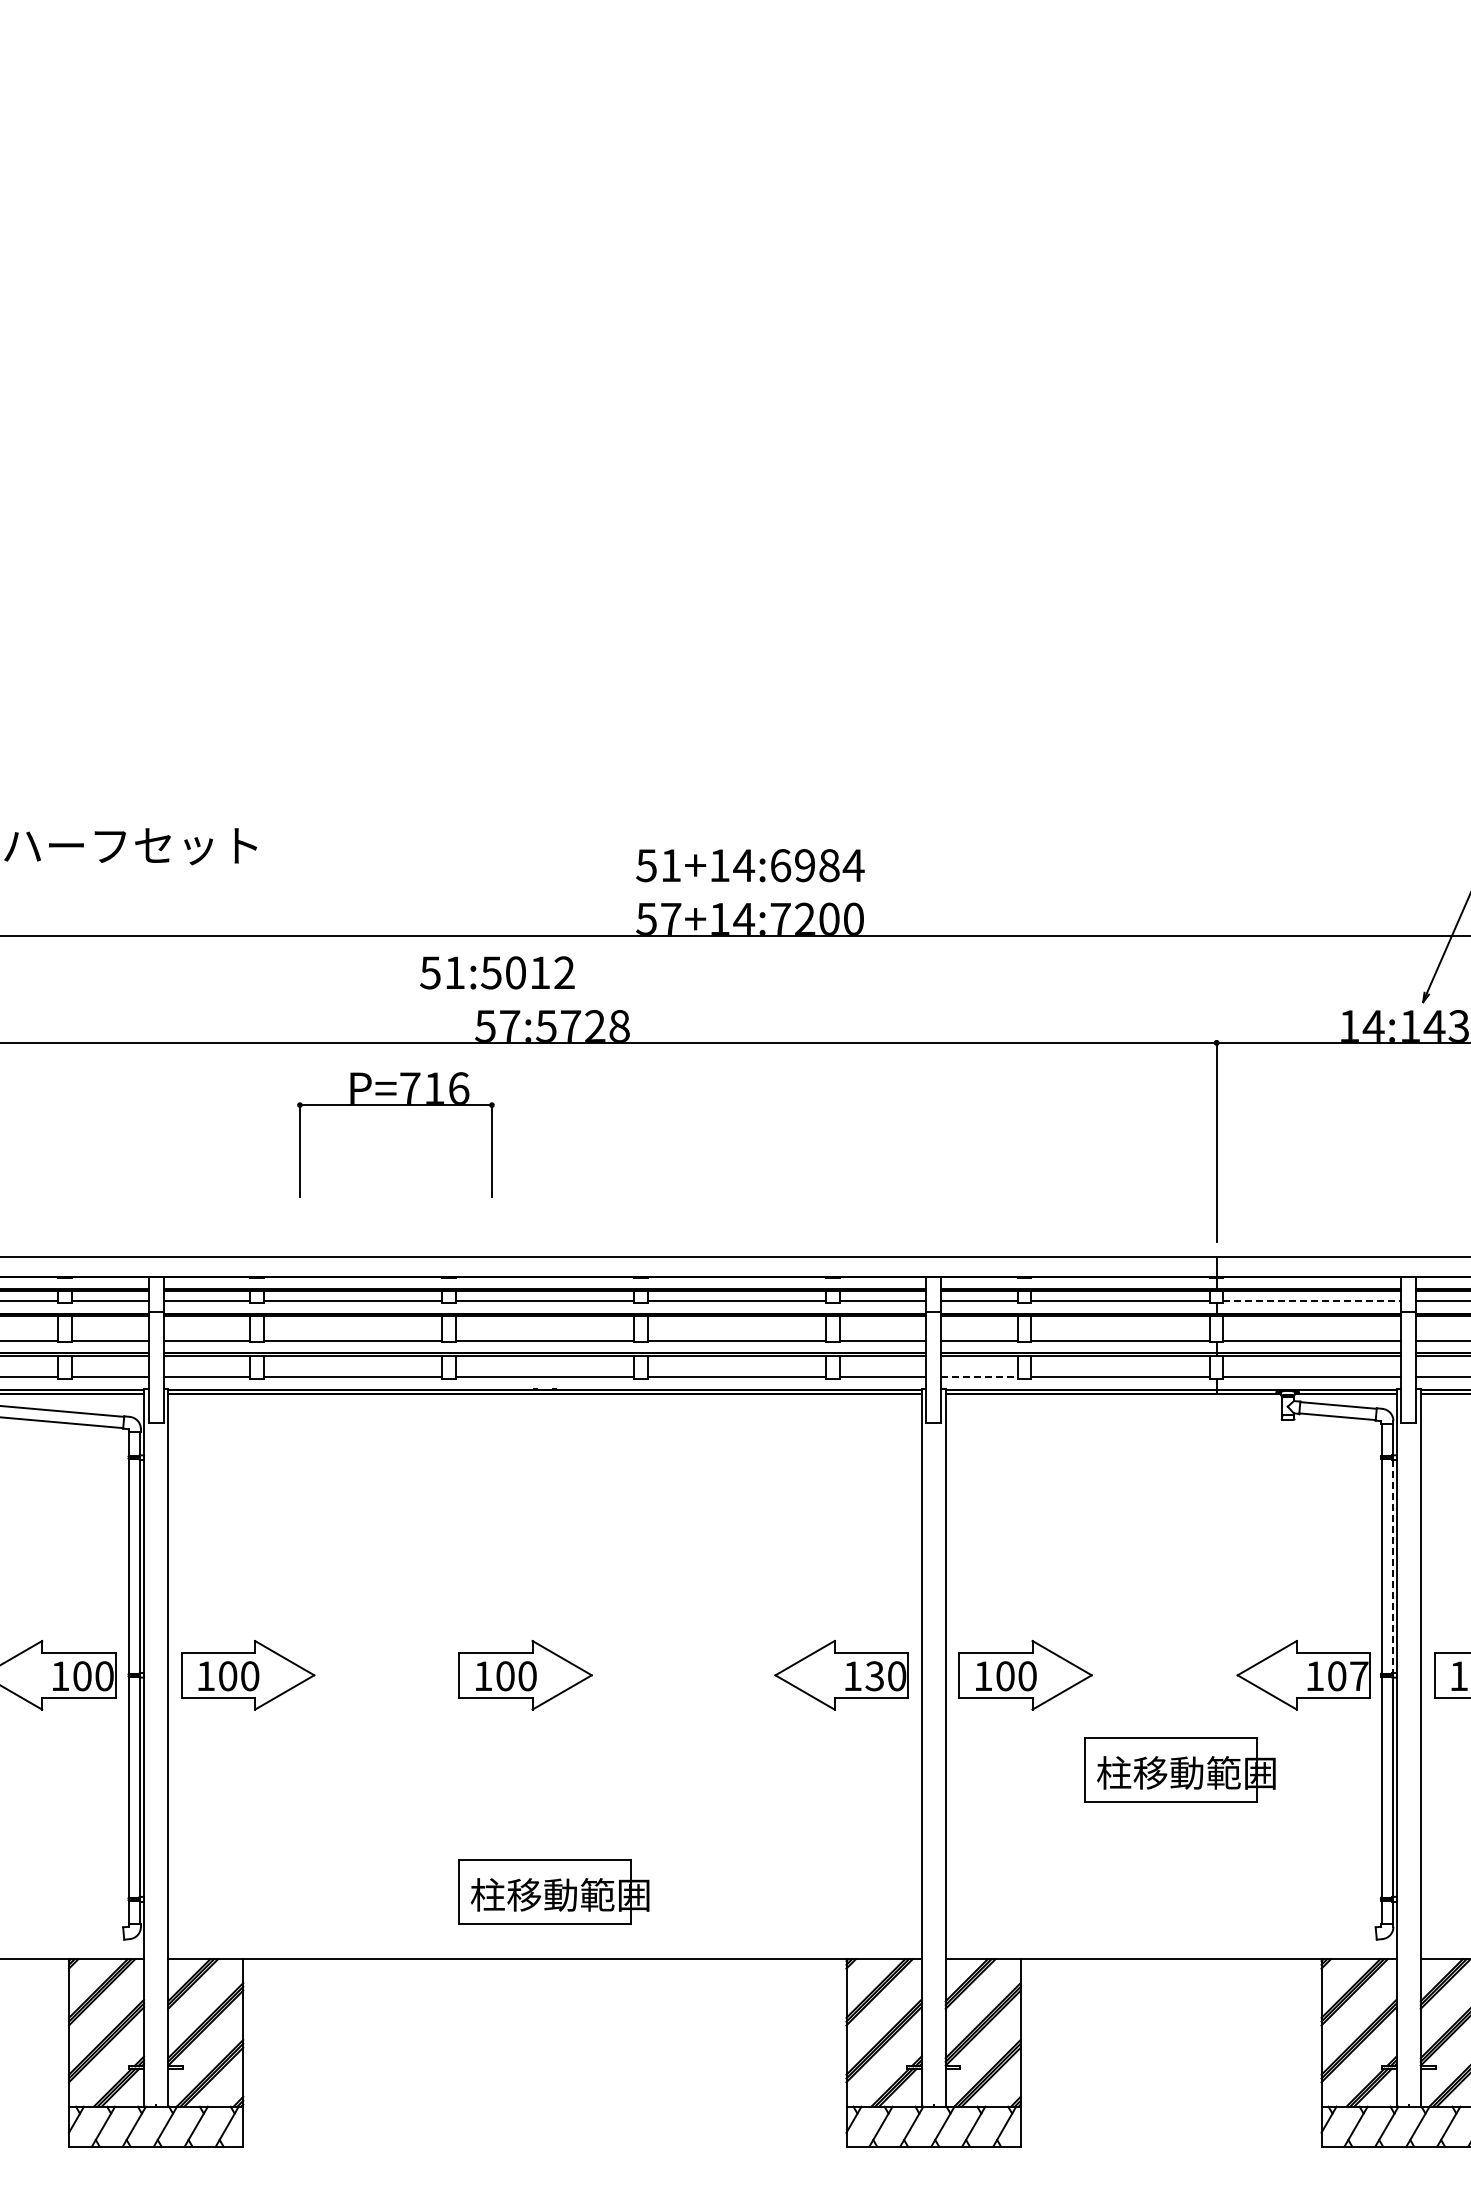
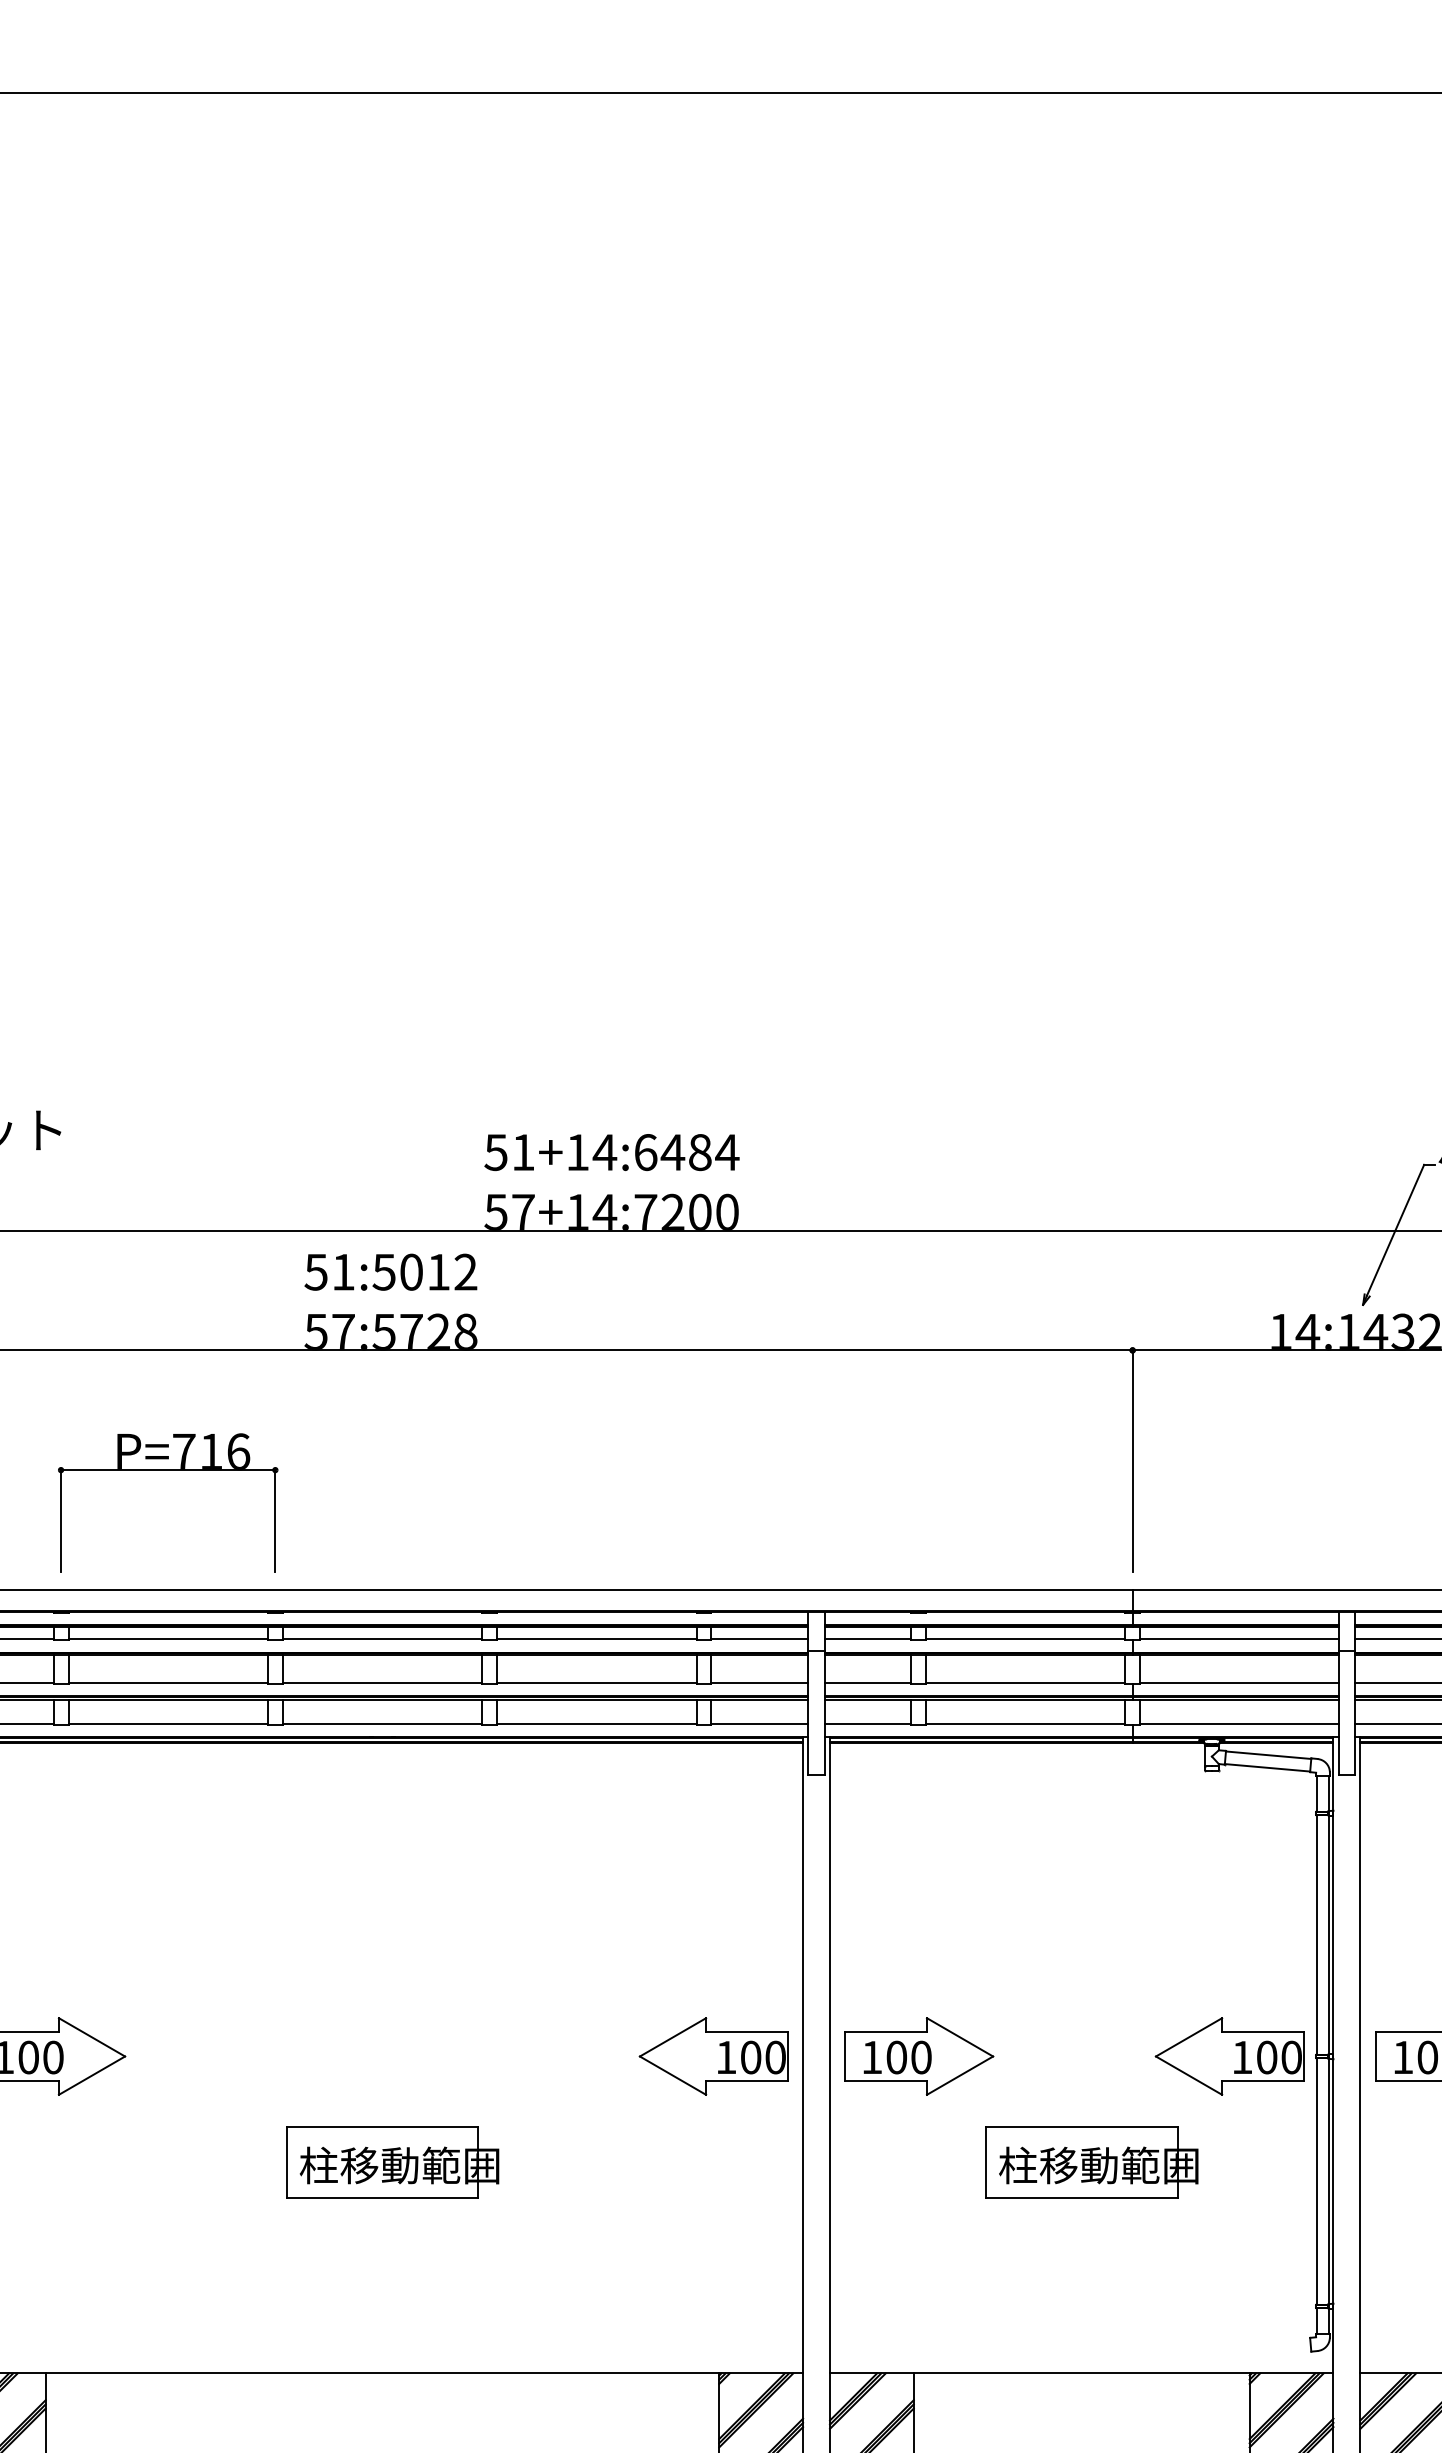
text: (804, 865) -> (672, 1152), 51+14:6984 -> 51+14:6484
text: (497, 972) -> (391, 1271), moved
part: (395, 1105) -> (167, 1470), moved
line: (1312, 1301) -> (1239, 1639), dashed -> solid
line: (980, 1377) -> (868, 1723), dashed -> solid
line: (1392, 1566) -> (1328, 1935), dashed -> solid
part: (525, 1675) -> (360, 2056), removed
text: (874, 1676) -> (750, 2057), 130 -> 100
text: (1359, 1676) -> (1292, 2057), 107 -> 100
part: (553, 1891) -> (392, 2161), moved

